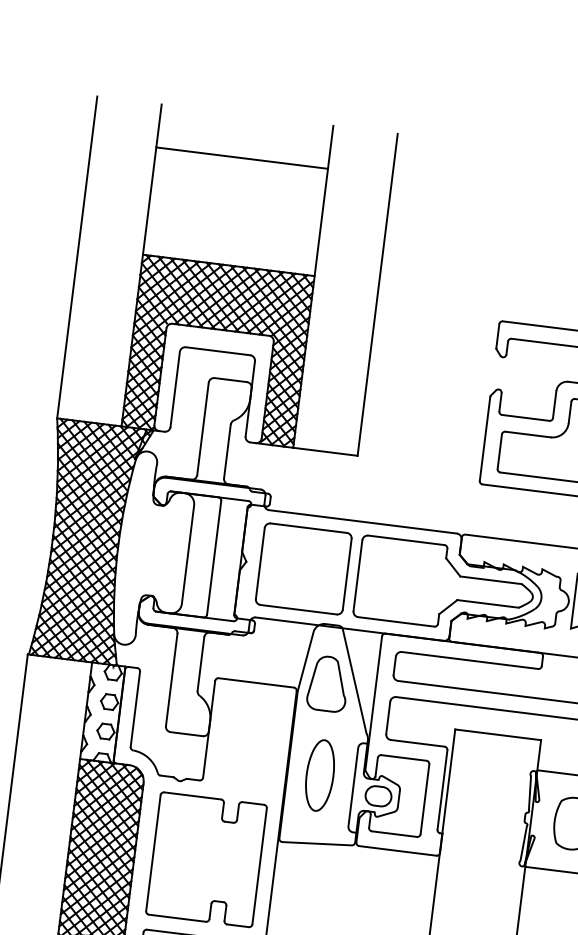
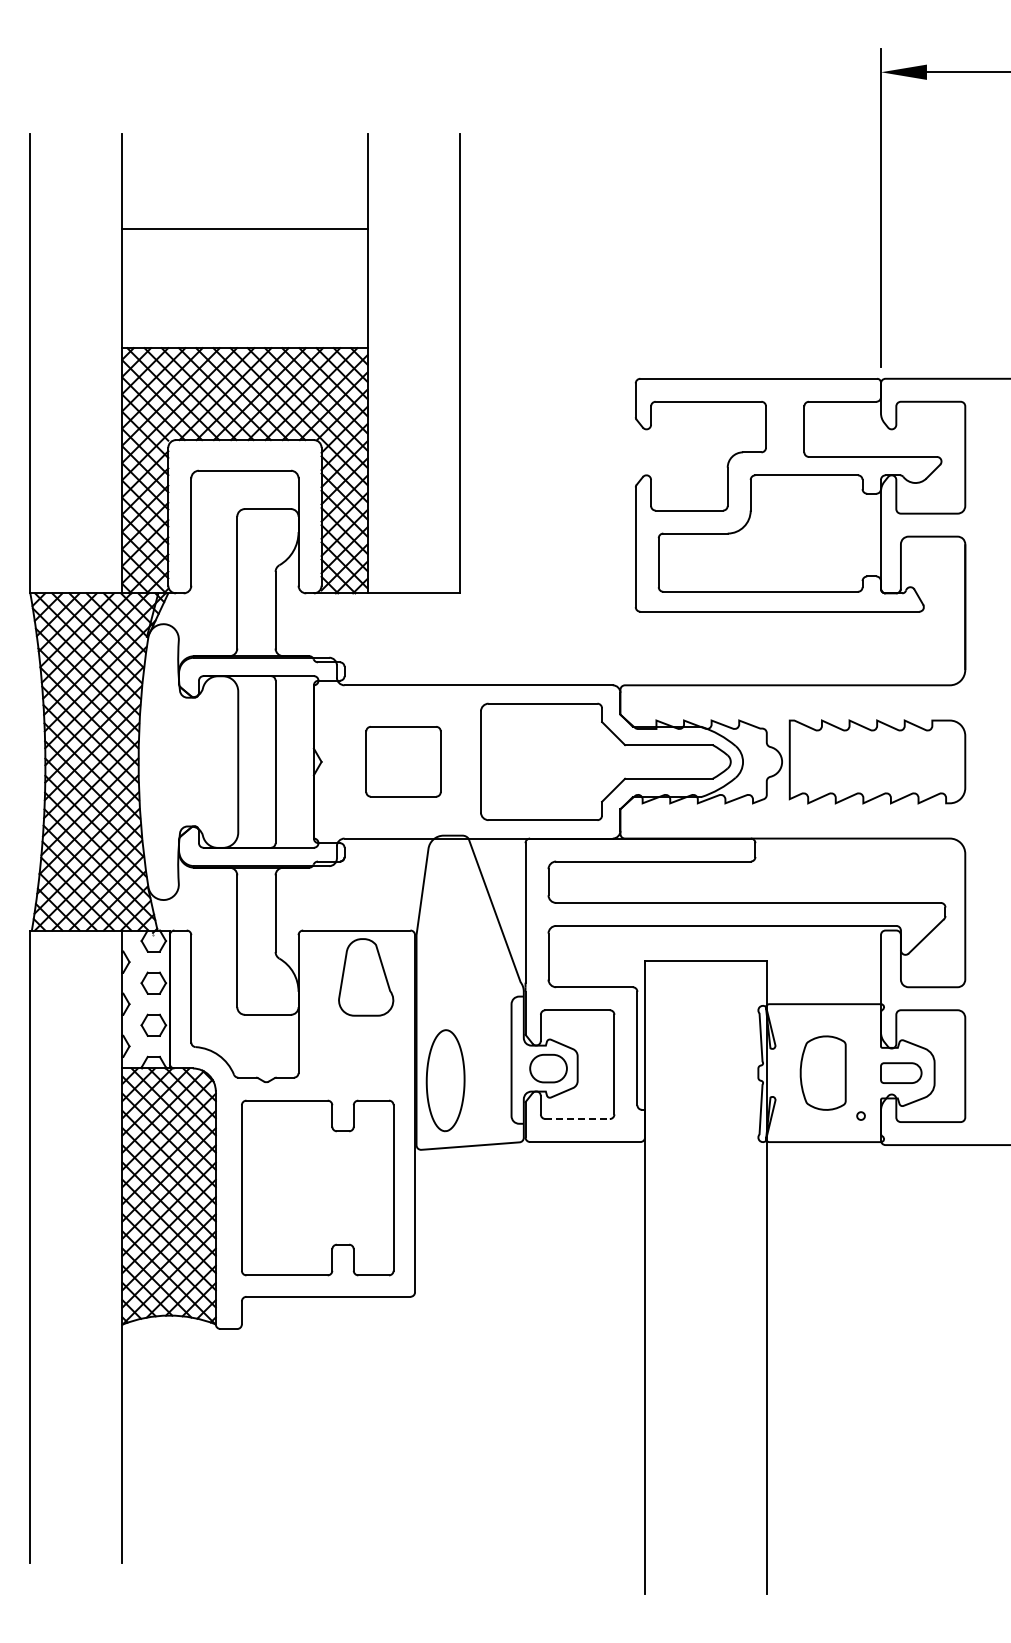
line: (241, 157) -> (244, 228), moved
part: (303, 568) -> (403, 761), size x0.6
part: (328, 684) -> (366, 977), moved
part: (319, 775) -> (445, 1080), moved
line: (395, 834) -> (578, 1119), solid -> dashed

